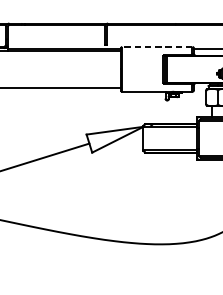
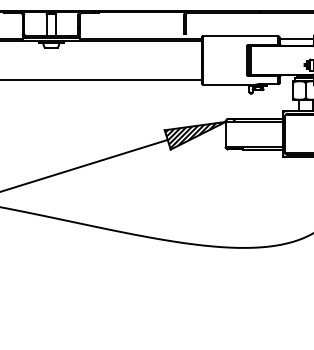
line: (157, 47) -> (240, 36), dashed -> solid
hatch: (113, 139) -> (193, 135), added

